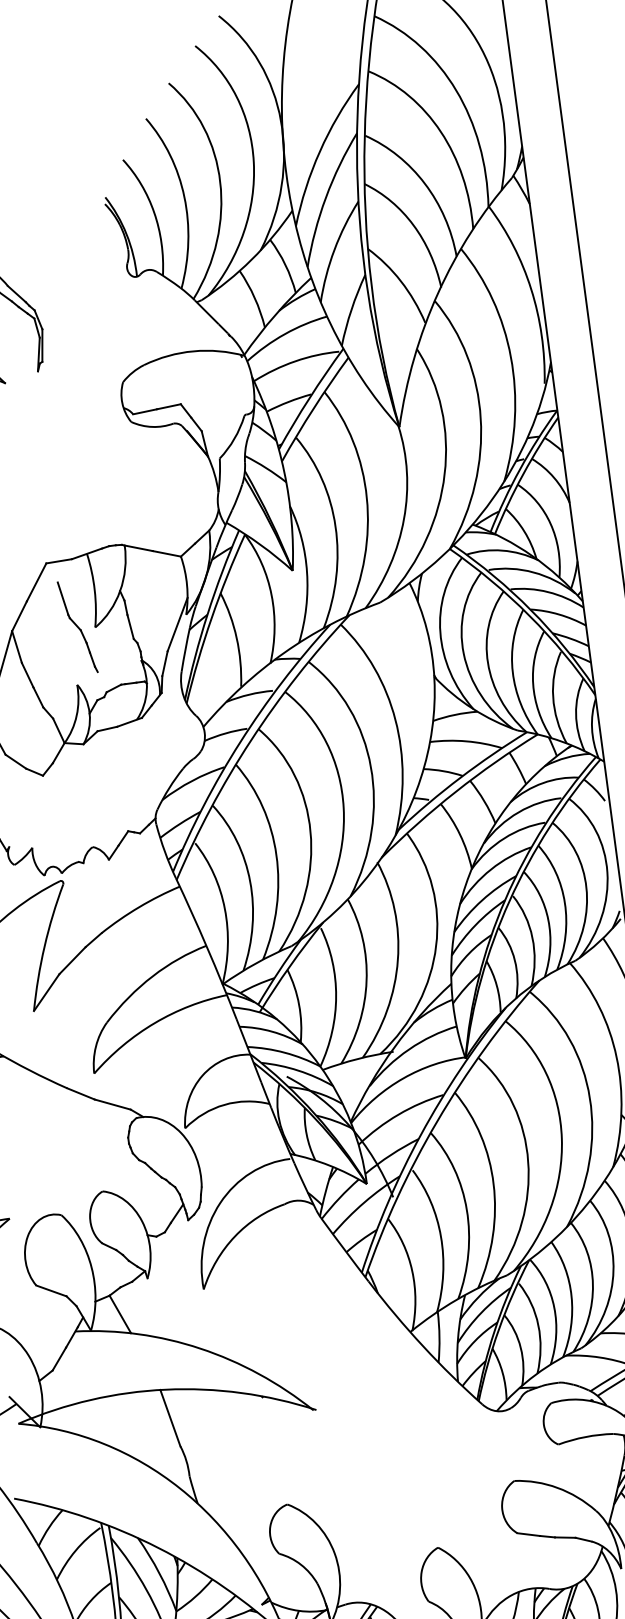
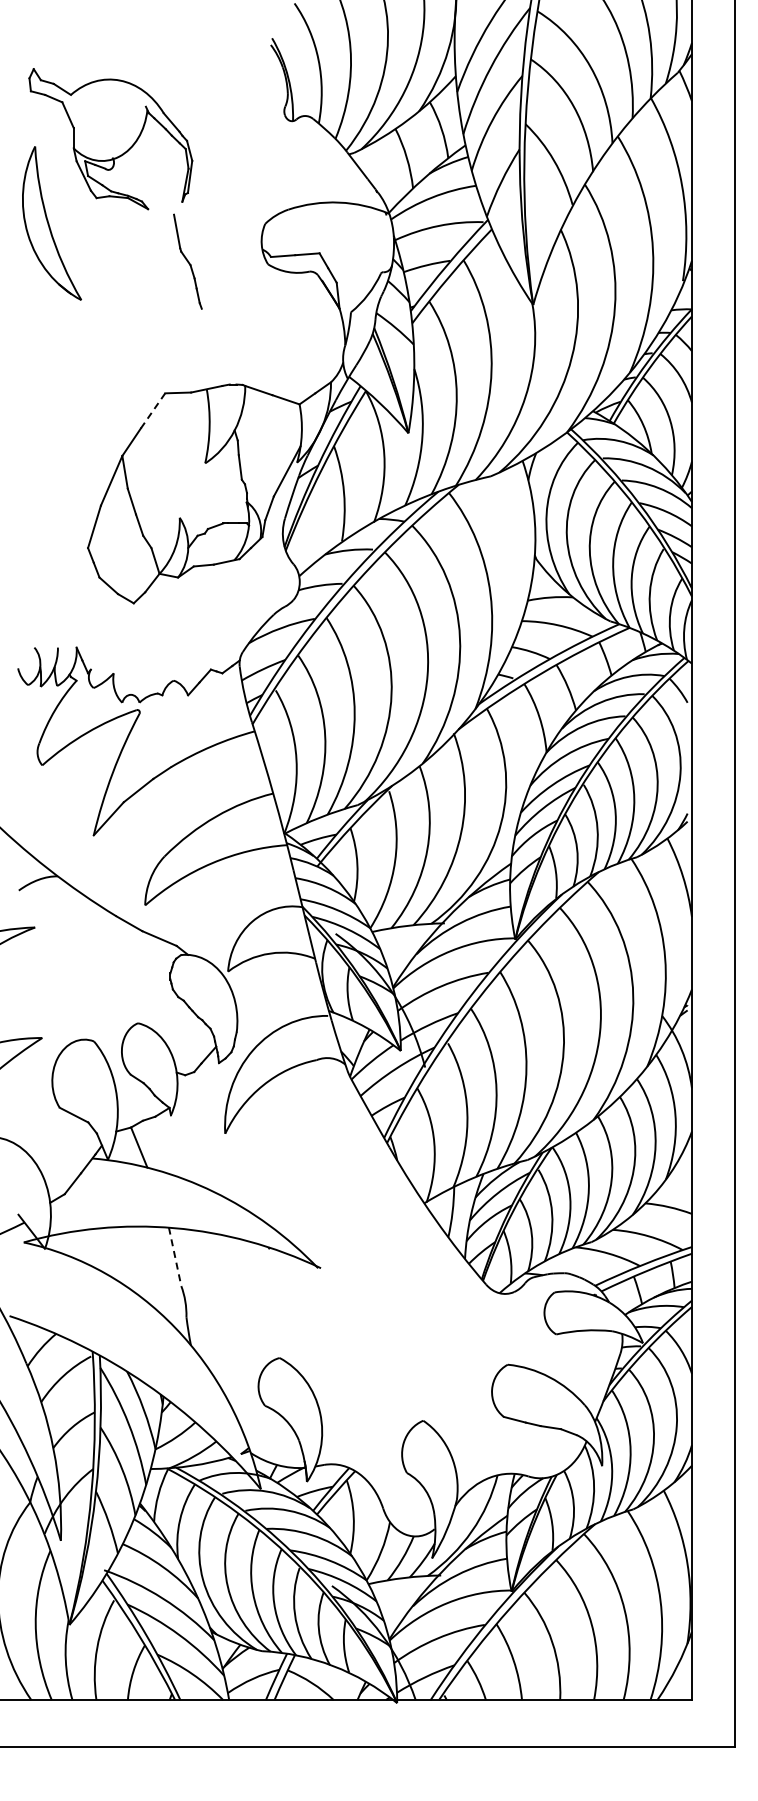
line: (36, 583) -> (152, 411), solid -> dashed
part: (77, 627) -> (187, 261), moved
line: (170, 1417) -> (175, 1256), solid -> dashed

